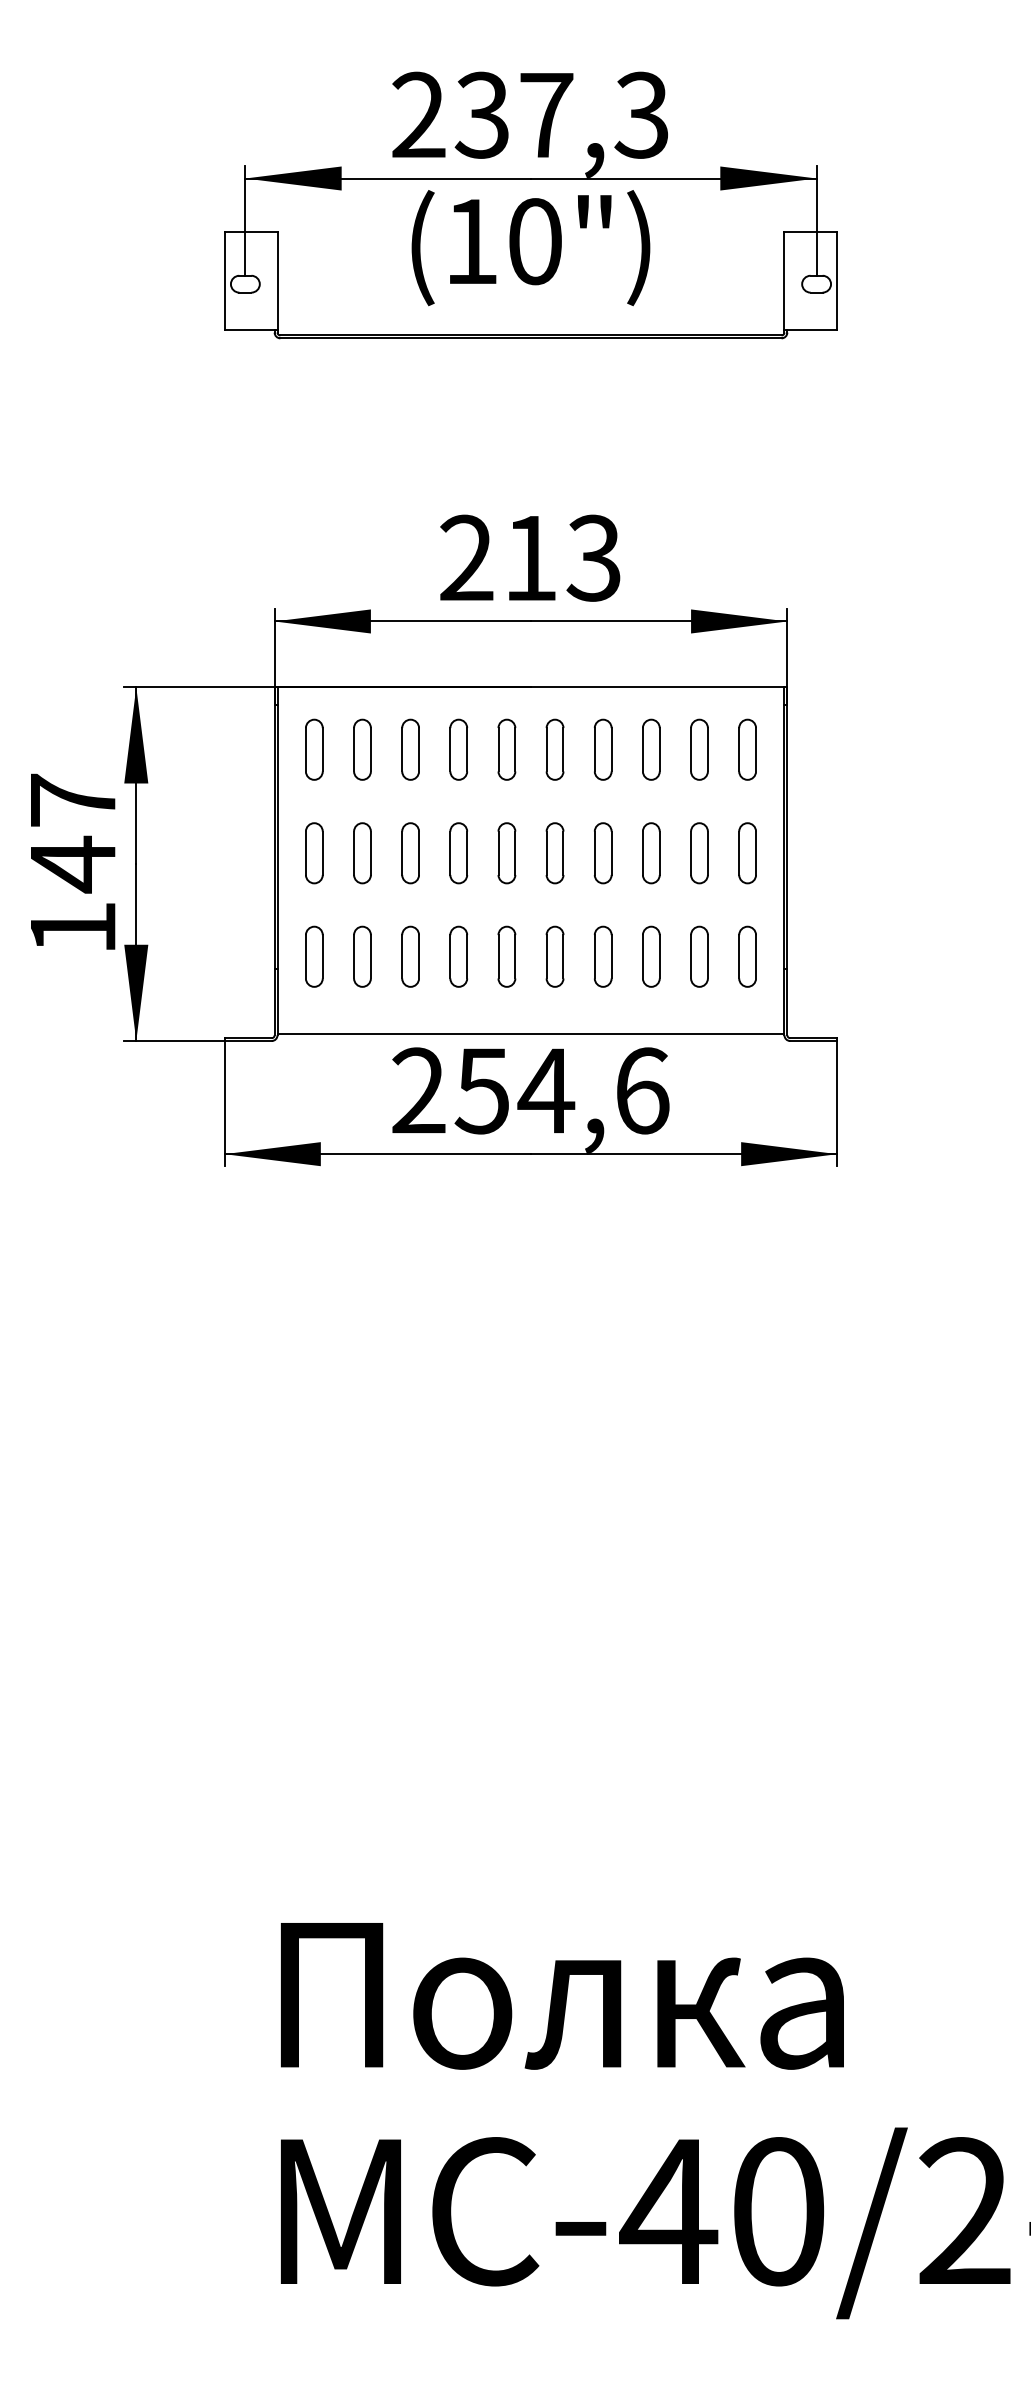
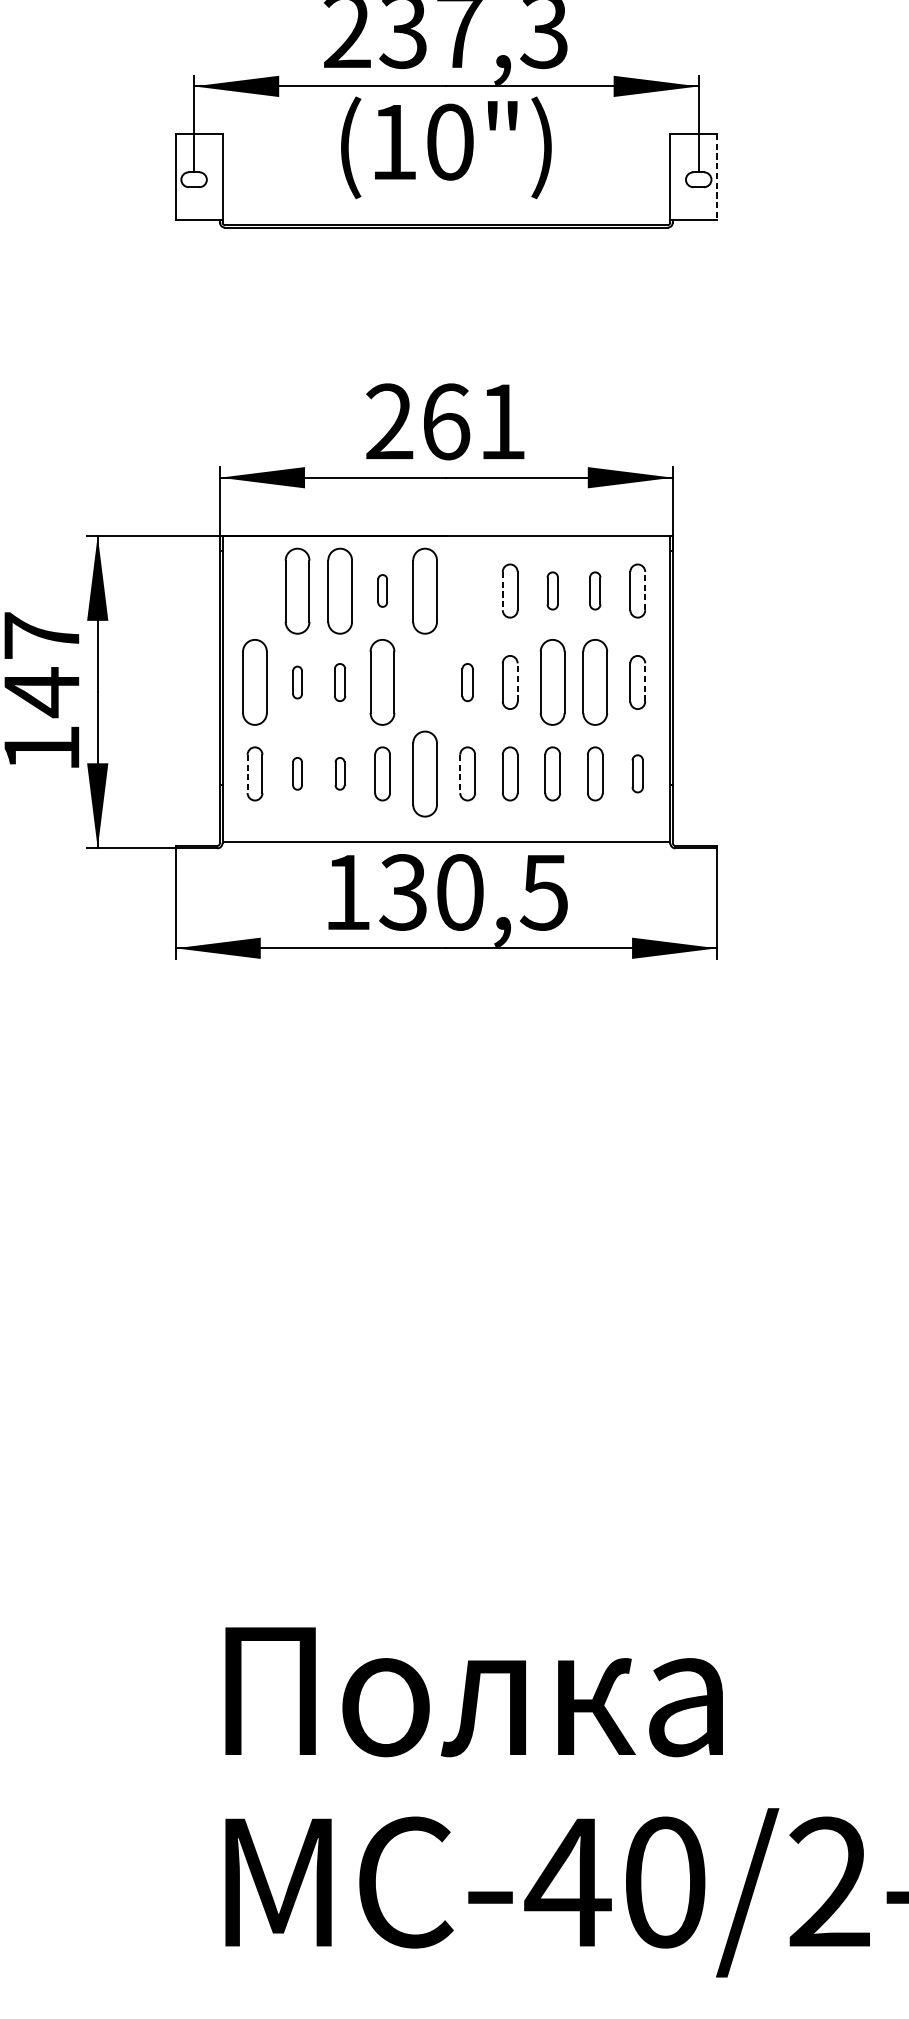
line: (837, 281) -> (717, 177), solid -> dashed
text: (562, 557) -> (474, 421), 213 -> 261
part: (314, 749) -> (255, 590), removed
part: (362, 749) -> (297, 590), size x1.6
part: (410, 749) -> (339, 590), size x1.6
part: (458, 749) -> (382, 590), size x0.6
part: (506, 749) -> (424, 590), size x1.6
part: (554, 749) -> (467, 590), removed
line: (594, 749) -> (502, 590), solid -> dashed
part: (651, 749) -> (552, 590), size x0.7
part: (699, 749) -> (595, 590), size x0.7
line: (756, 749) -> (645, 590), solid -> dashed
part: (314, 853) -> (255, 682), size x1.6
part: (362, 853) -> (297, 682), size x0.6
part: (410, 853) -> (339, 682), size x0.7
part: (458, 853) -> (382, 682), size x1.6
part: (506, 853) -> (424, 682), removed
part: (554, 853) -> (467, 682), size x0.7
line: (611, 853) -> (517, 682), solid -> dashed
part: (651, 853) -> (552, 682), size x1.6
part: (699, 853) -> (595, 682), size x1.6
line: (756, 853) -> (645, 682), solid -> dashed
line: (305, 956) -> (247, 773), solid -> dashed
part: (362, 956) -> (297, 773), size x0.6
part: (410, 956) -> (339, 773), size x0.6
part: (506, 956) -> (424, 773), size x1.6
line: (546, 956) -> (460, 773), solid -> dashed
part: (747, 956) -> (637, 773), size x0.7
text: (530, 1090) -> (445, 892), 254,6 -> 130,5

